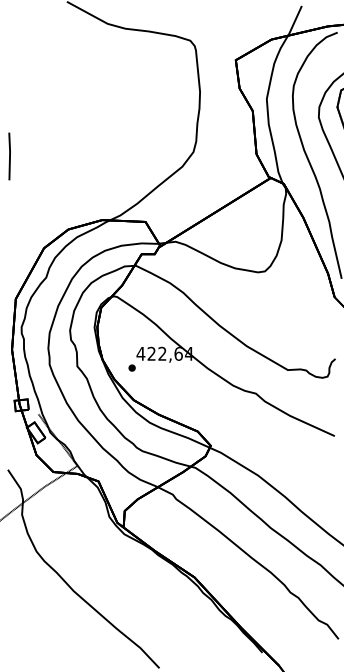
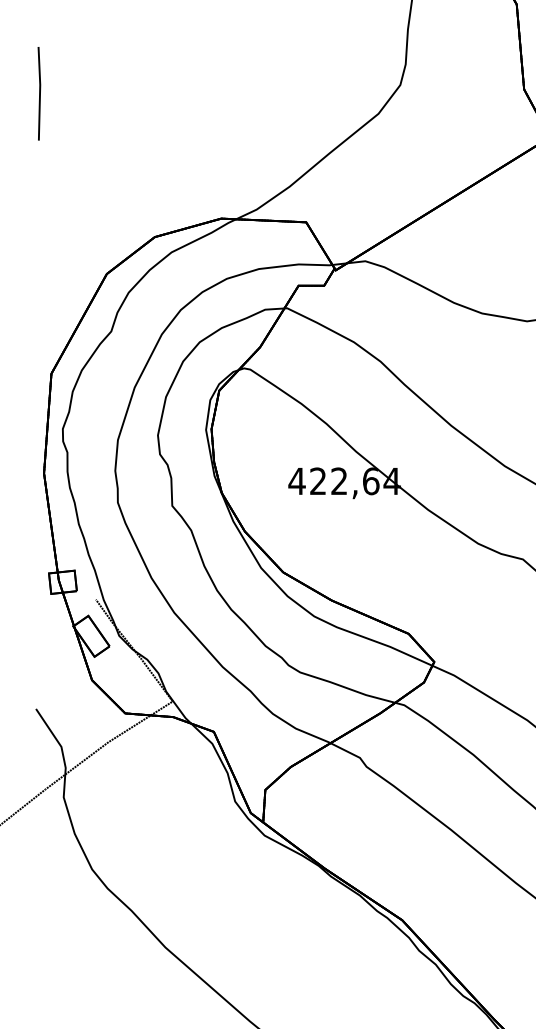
part: (131, 367) -> (278, 508), removed

